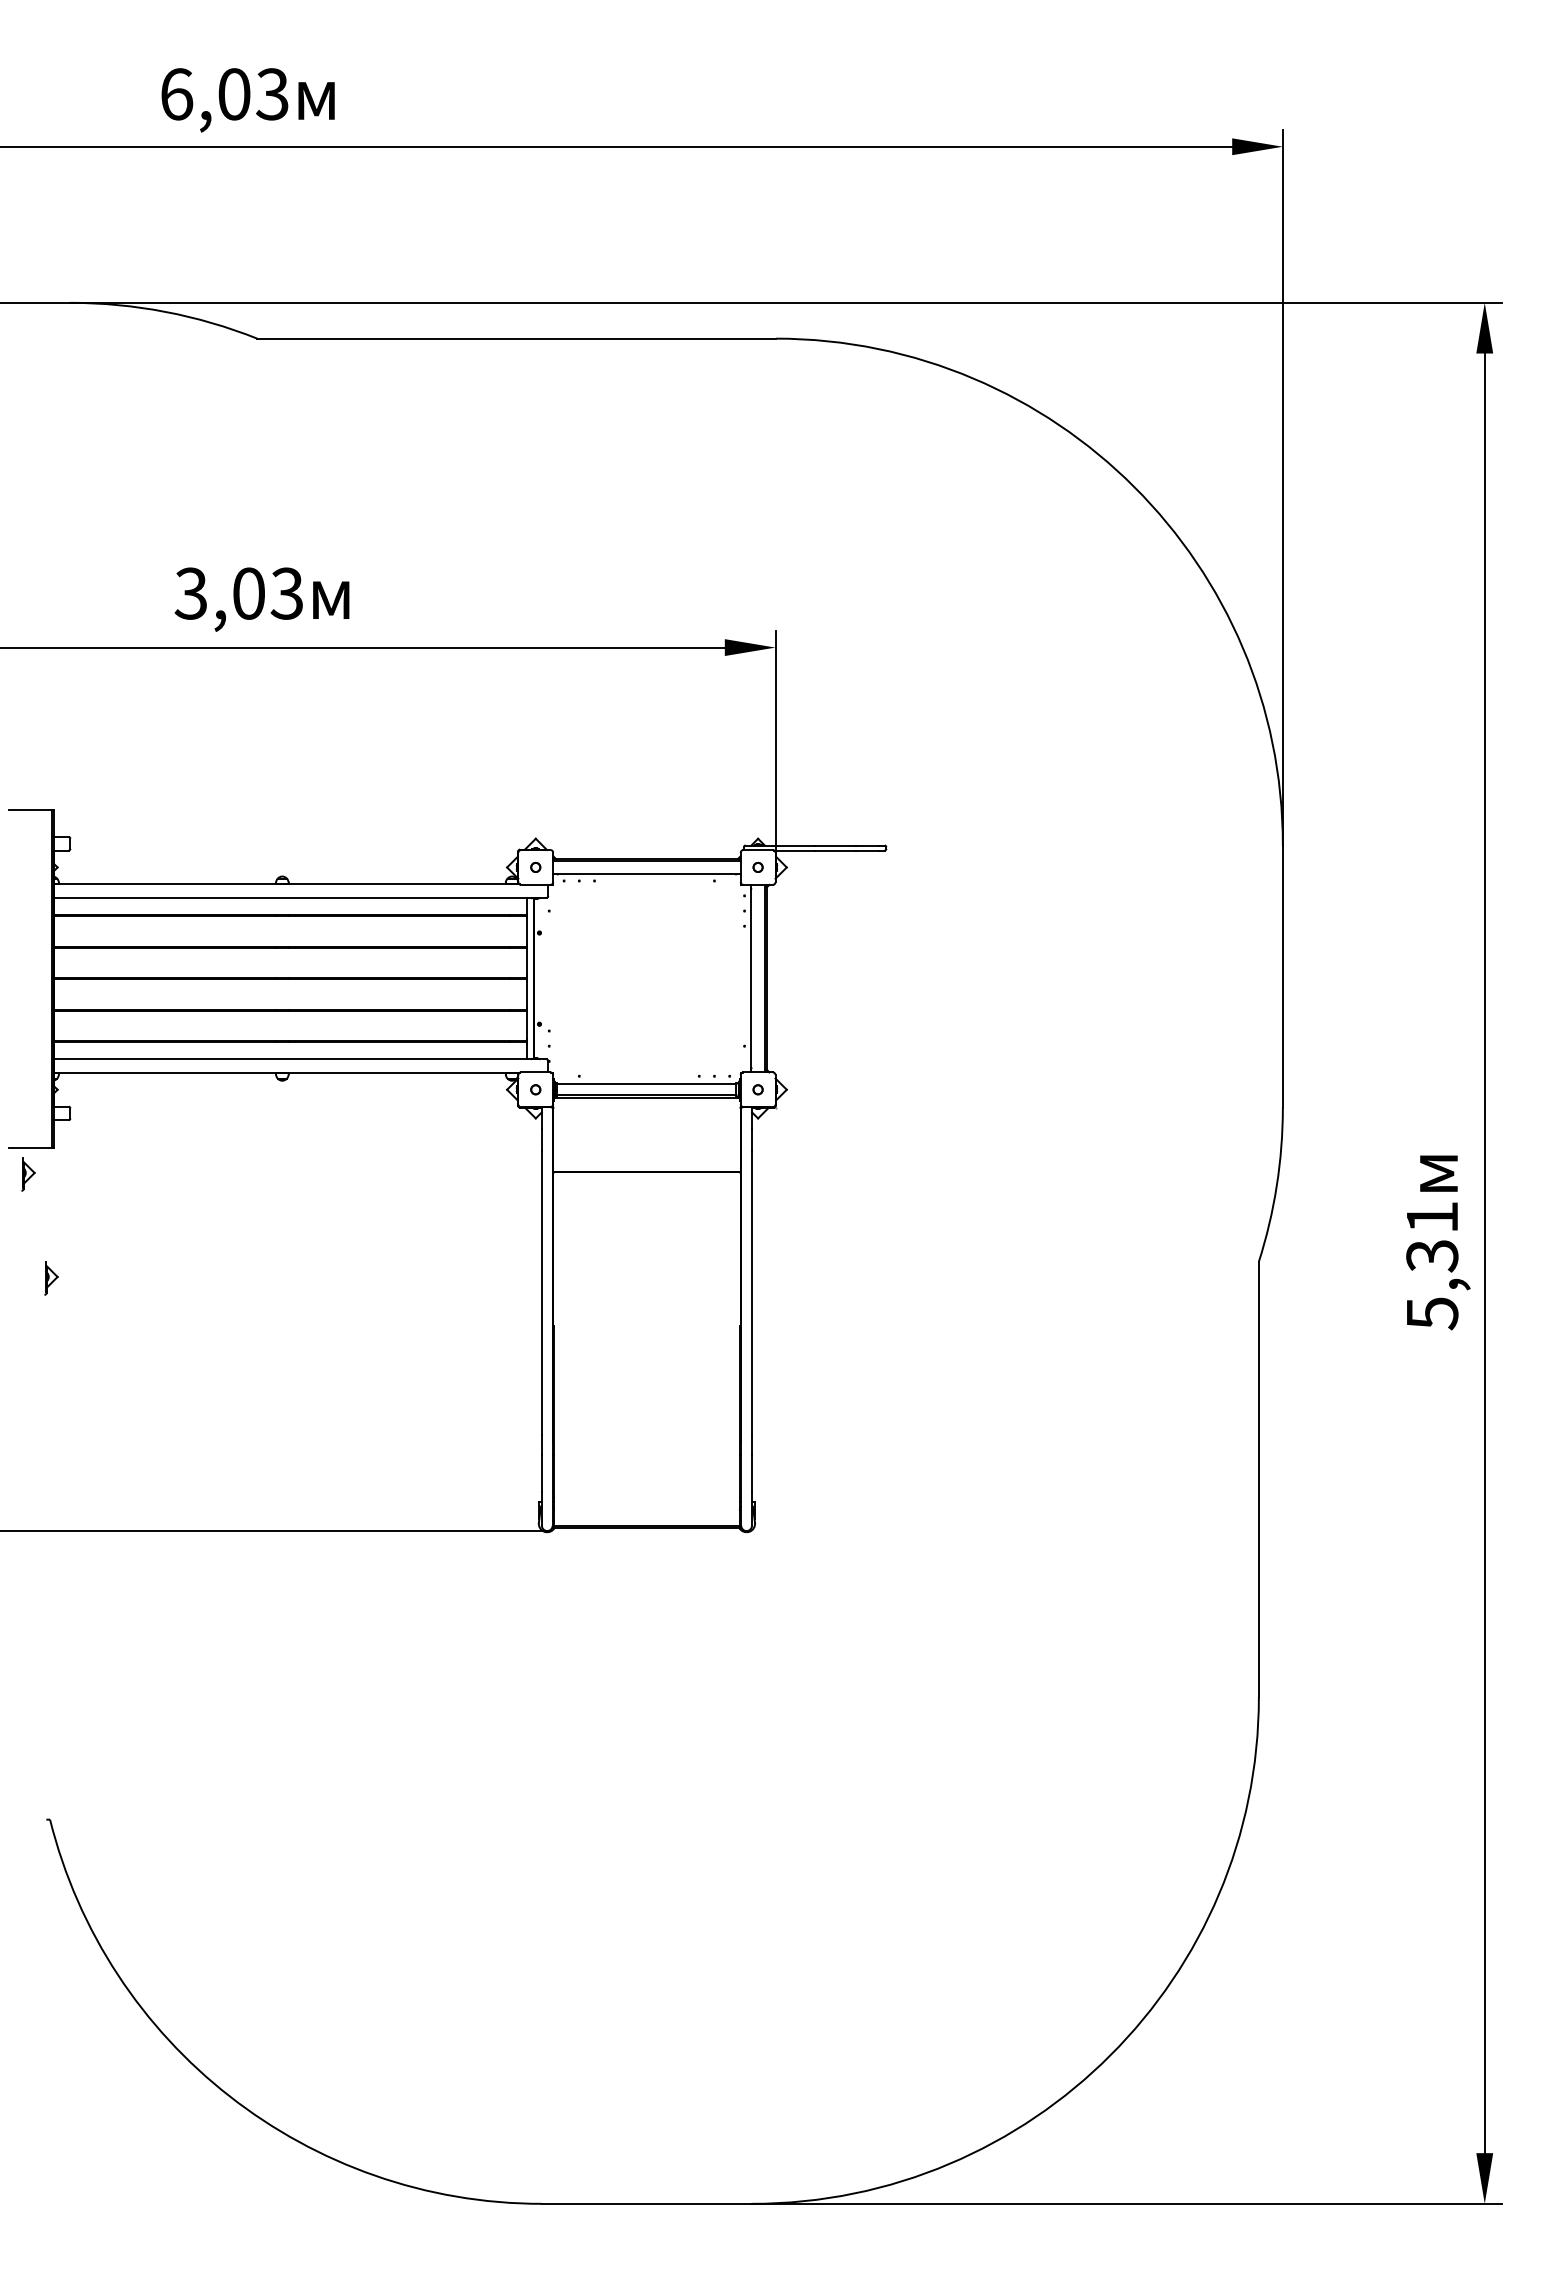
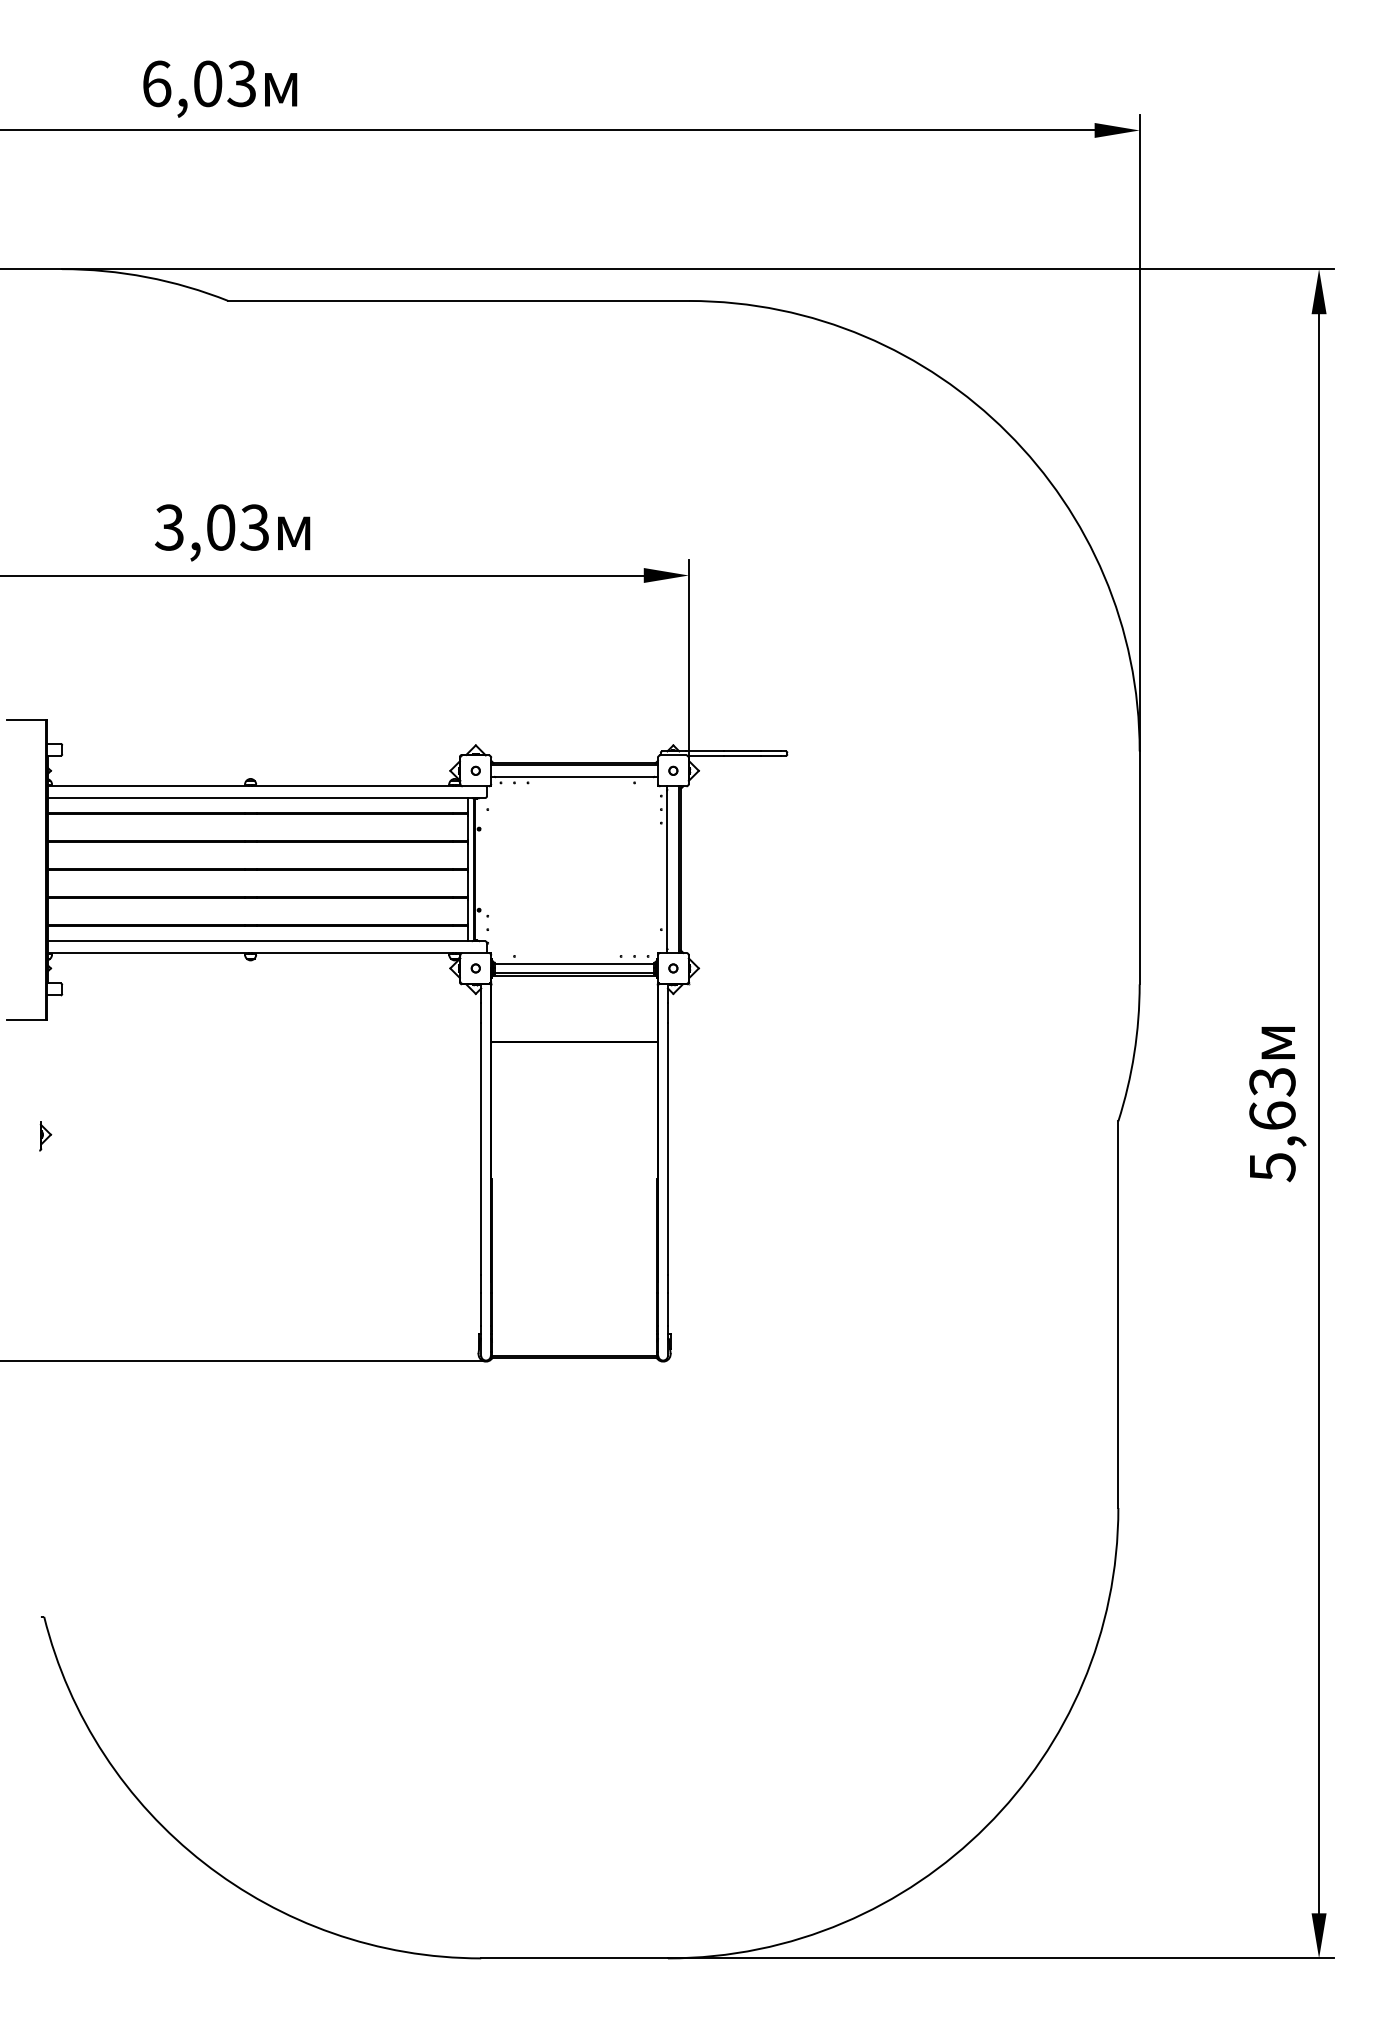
part: (28, 1174) -> (25, 1043), removed
text: (1432, 1237) -> (1272, 1099), 5,31 -> 5,63

